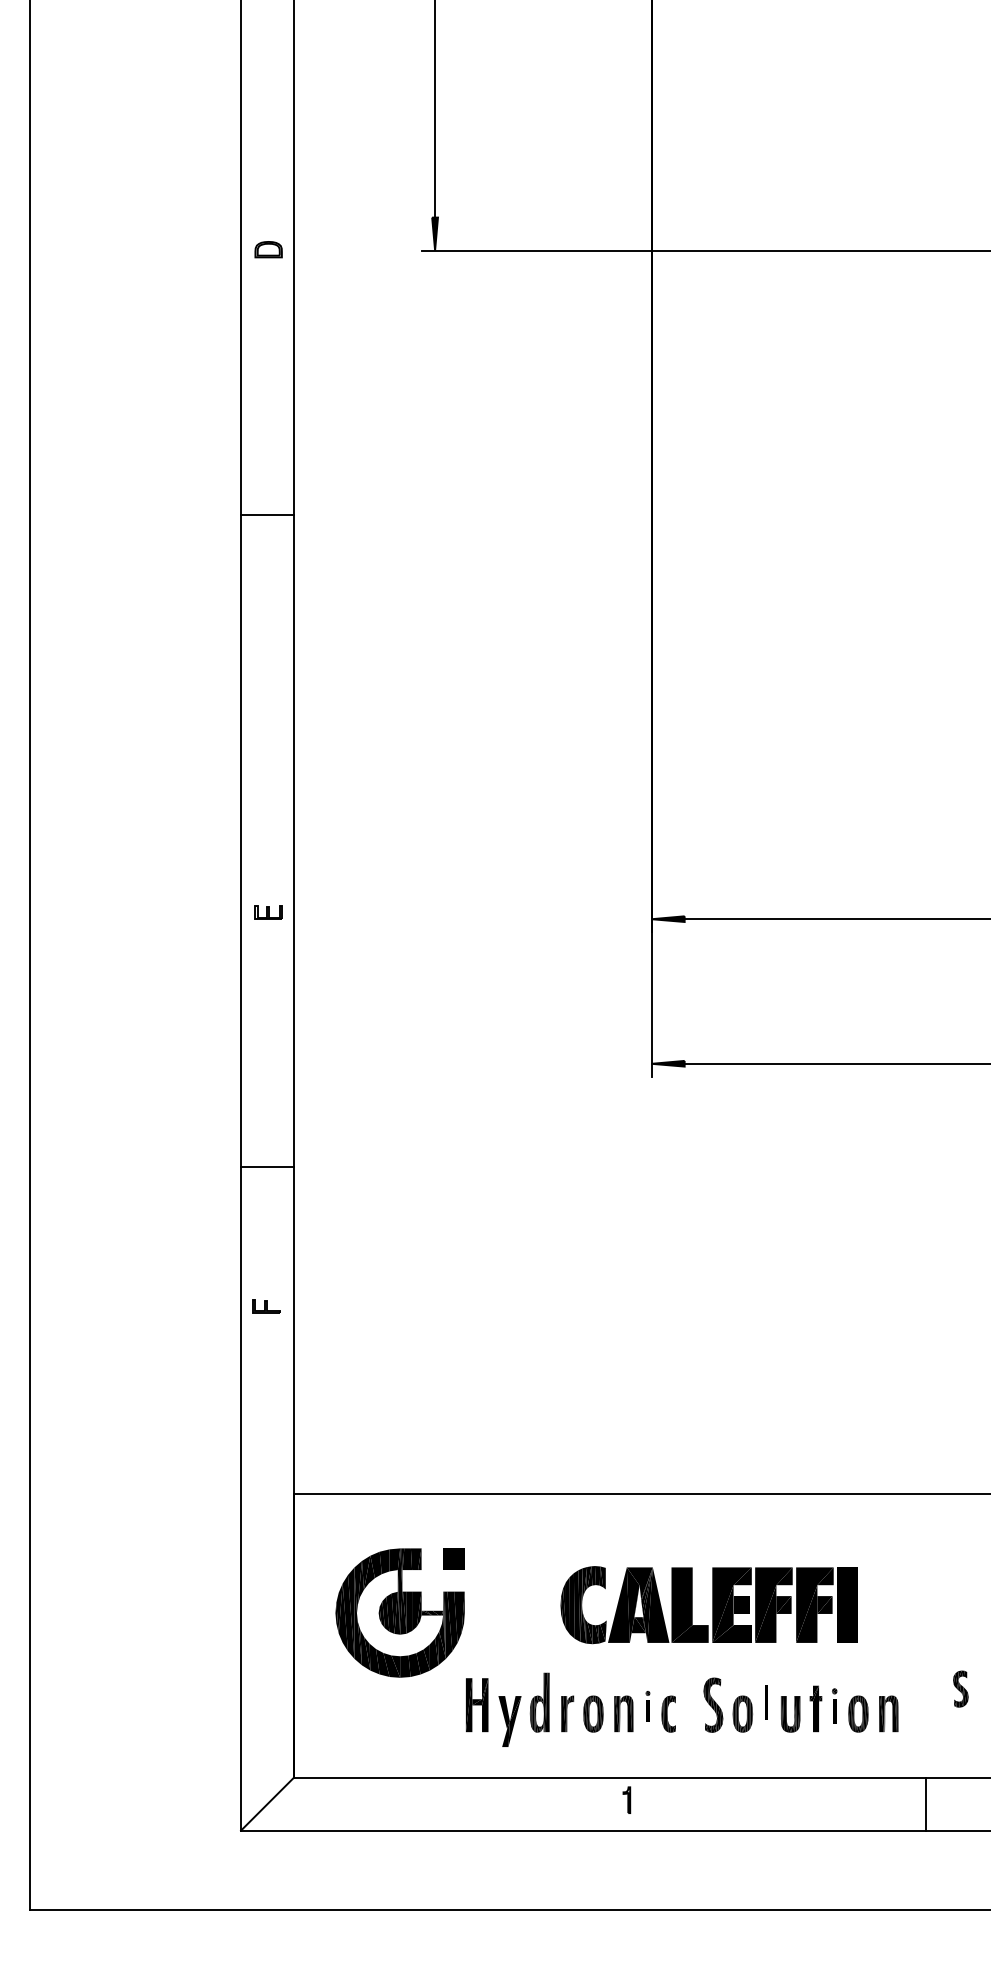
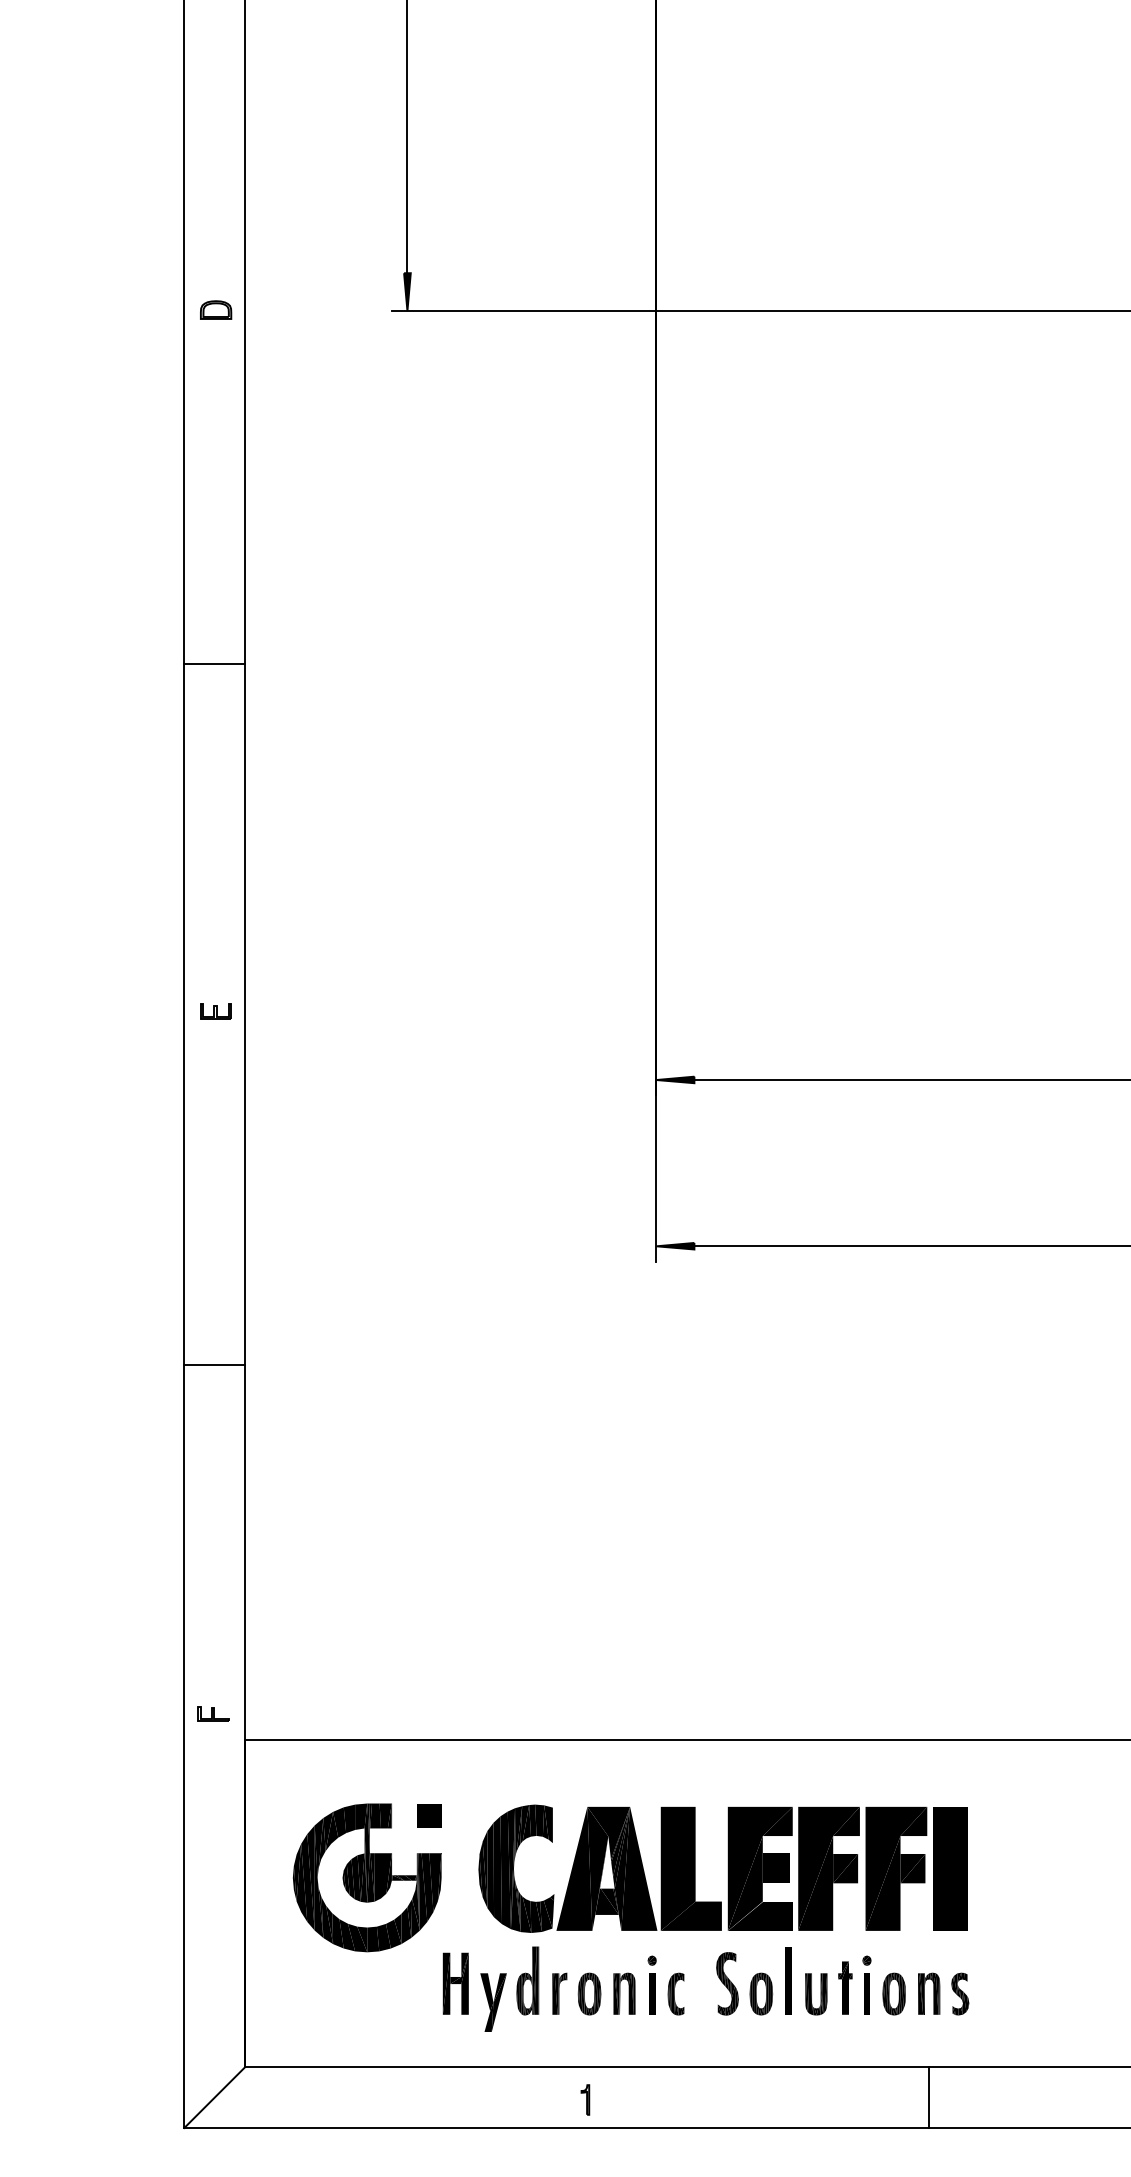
line: (267, 515) -> (214, 664), moved
part: (268, 912) -> (215, 1011), moved
part: (266, 1306) -> (213, 1713), moved
part: (708, 1604) -> (721, 1868), size x1.43
part: (960, 1688) -> (959, 1993), moved
part: (766, 1702) -> (788, 1980), size x1.67
part: (647, 1705) -> (651, 1984), size x1.67
part: (834, 1705) -> (866, 1984), size x1.43
part: (626, 1799) -> (584, 2099), moved
line: (925, 1803) -> (928, 2096), moved

